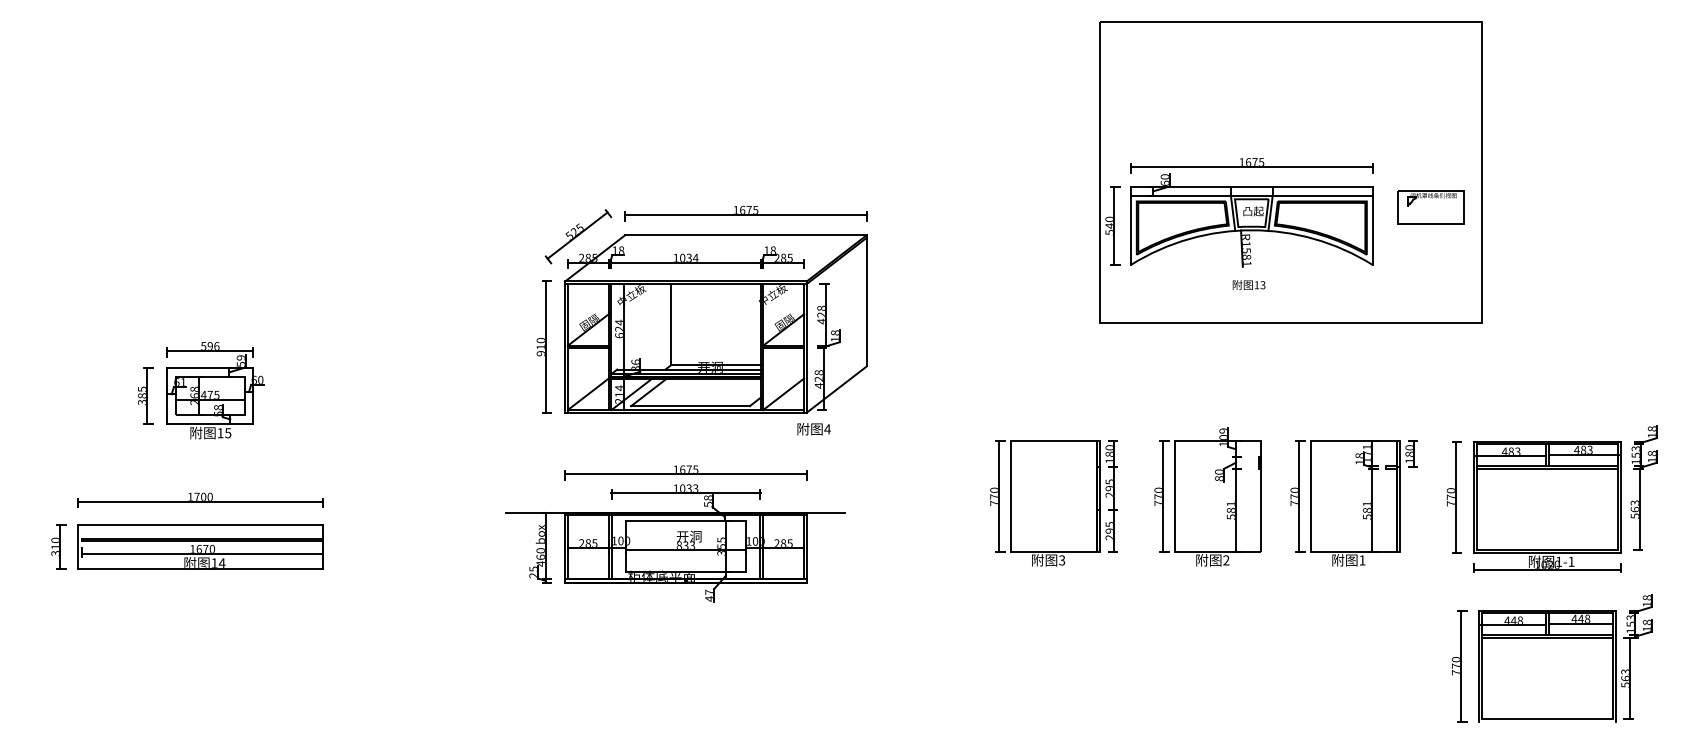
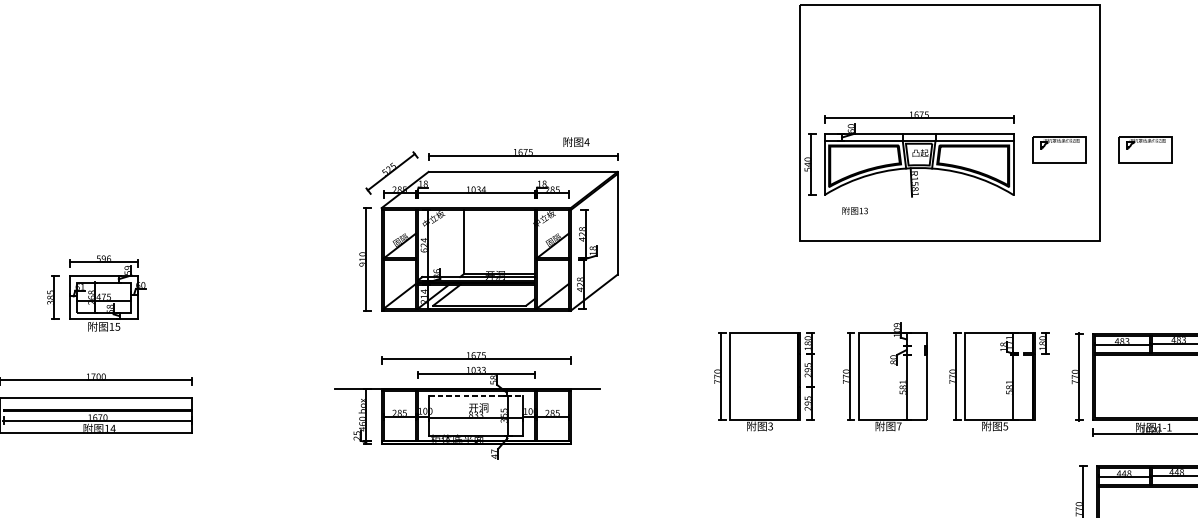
part: (1540, 207) -> (1145, 150), added
text: (1248, 284) -> (854, 210), moved
text: (813, 429) -> (576, 142), moved
line: (686, 521) -> (476, 395), solid -> dashed
text: (1226, 560) -> (899, 426), 2 -> 7
text: (1362, 560) -> (1005, 426), 1 -> 5

